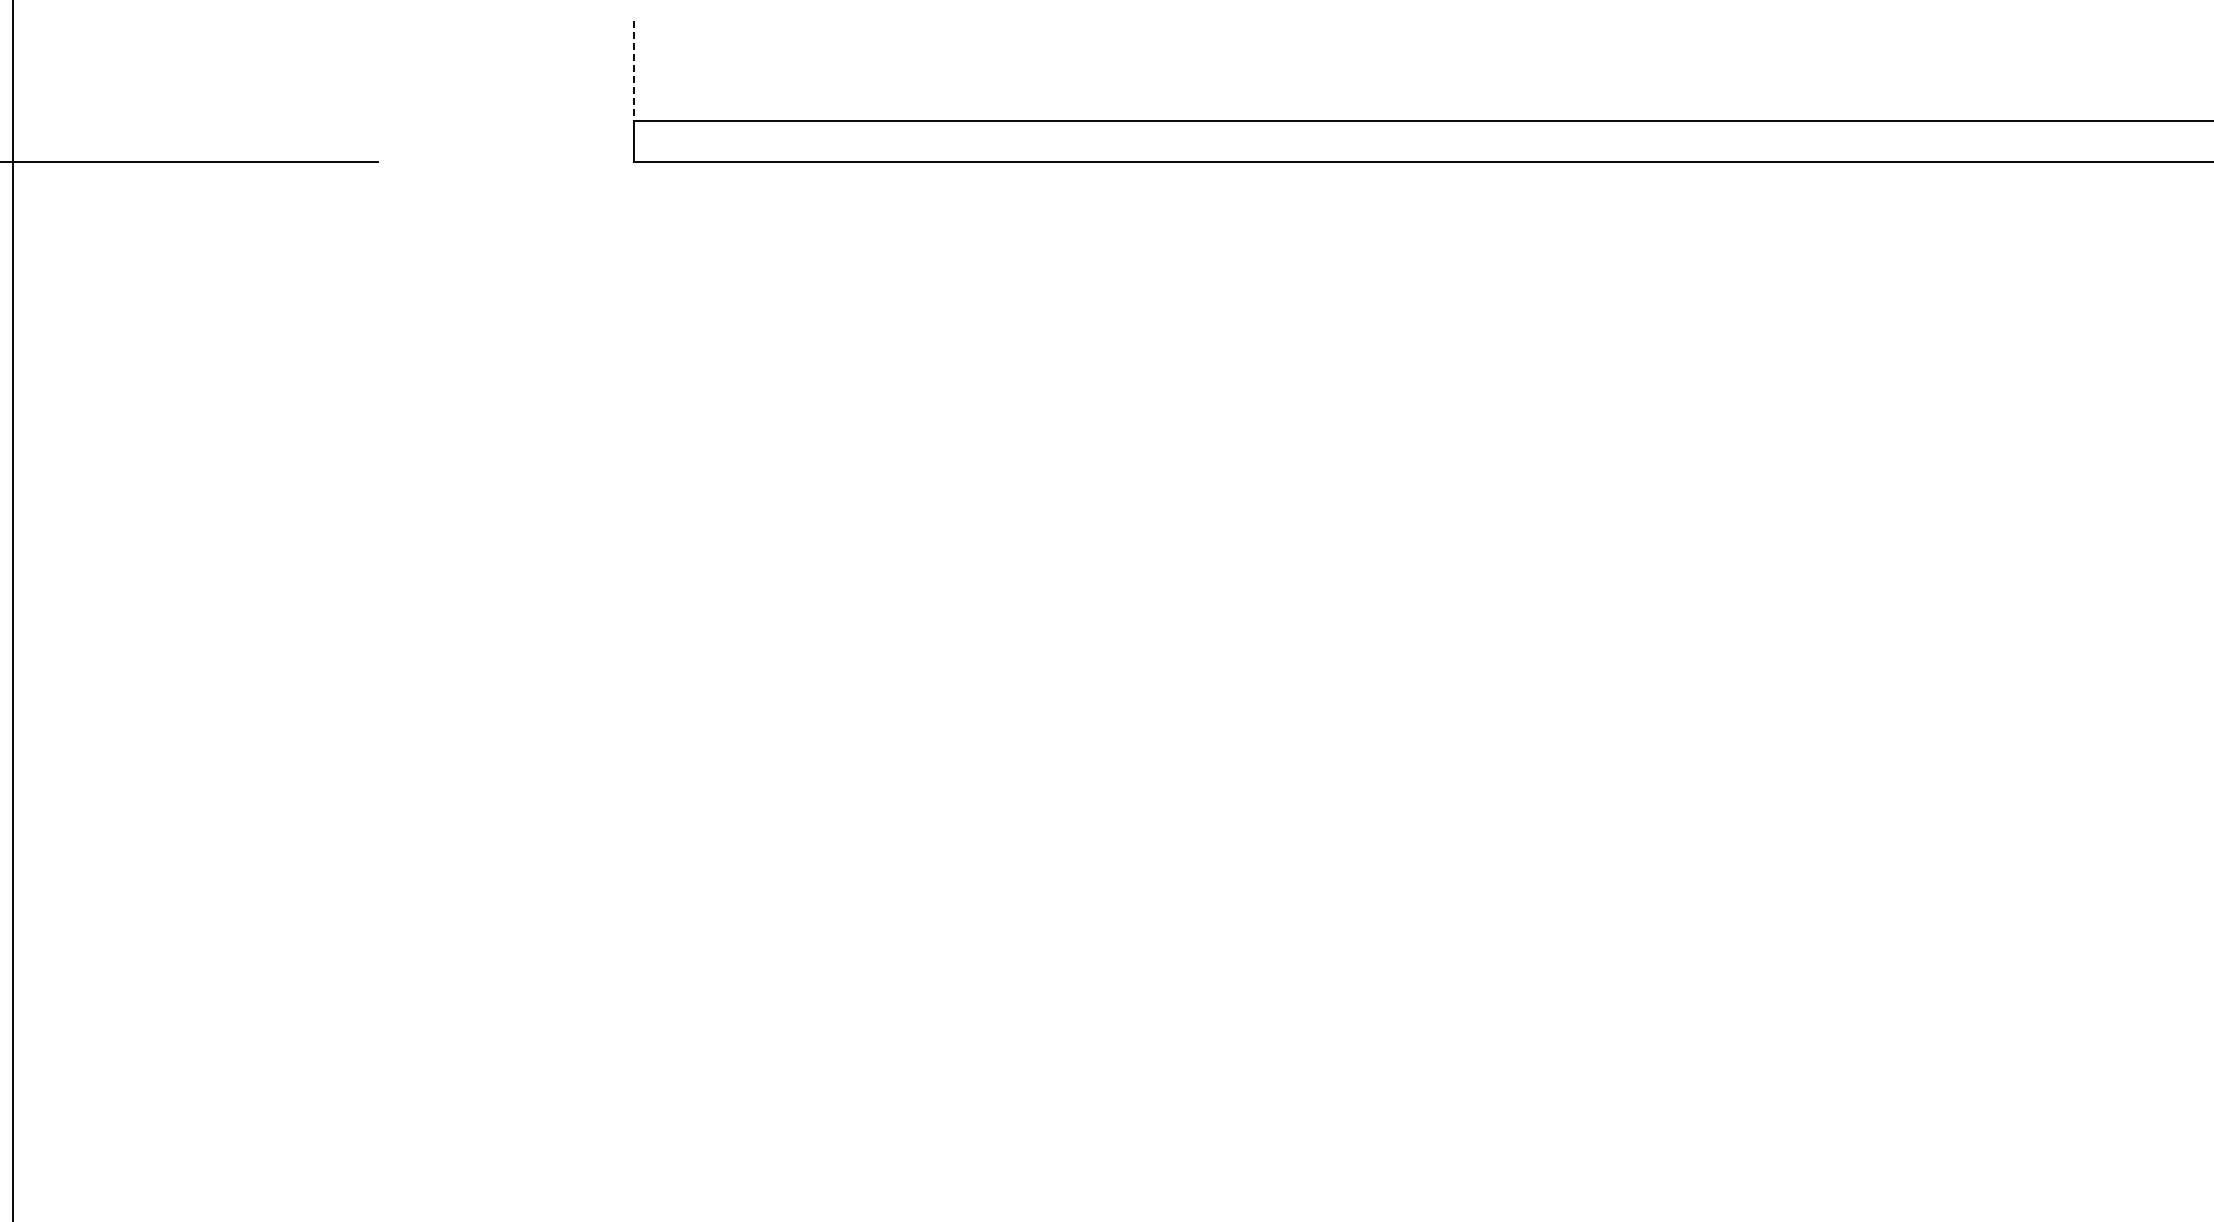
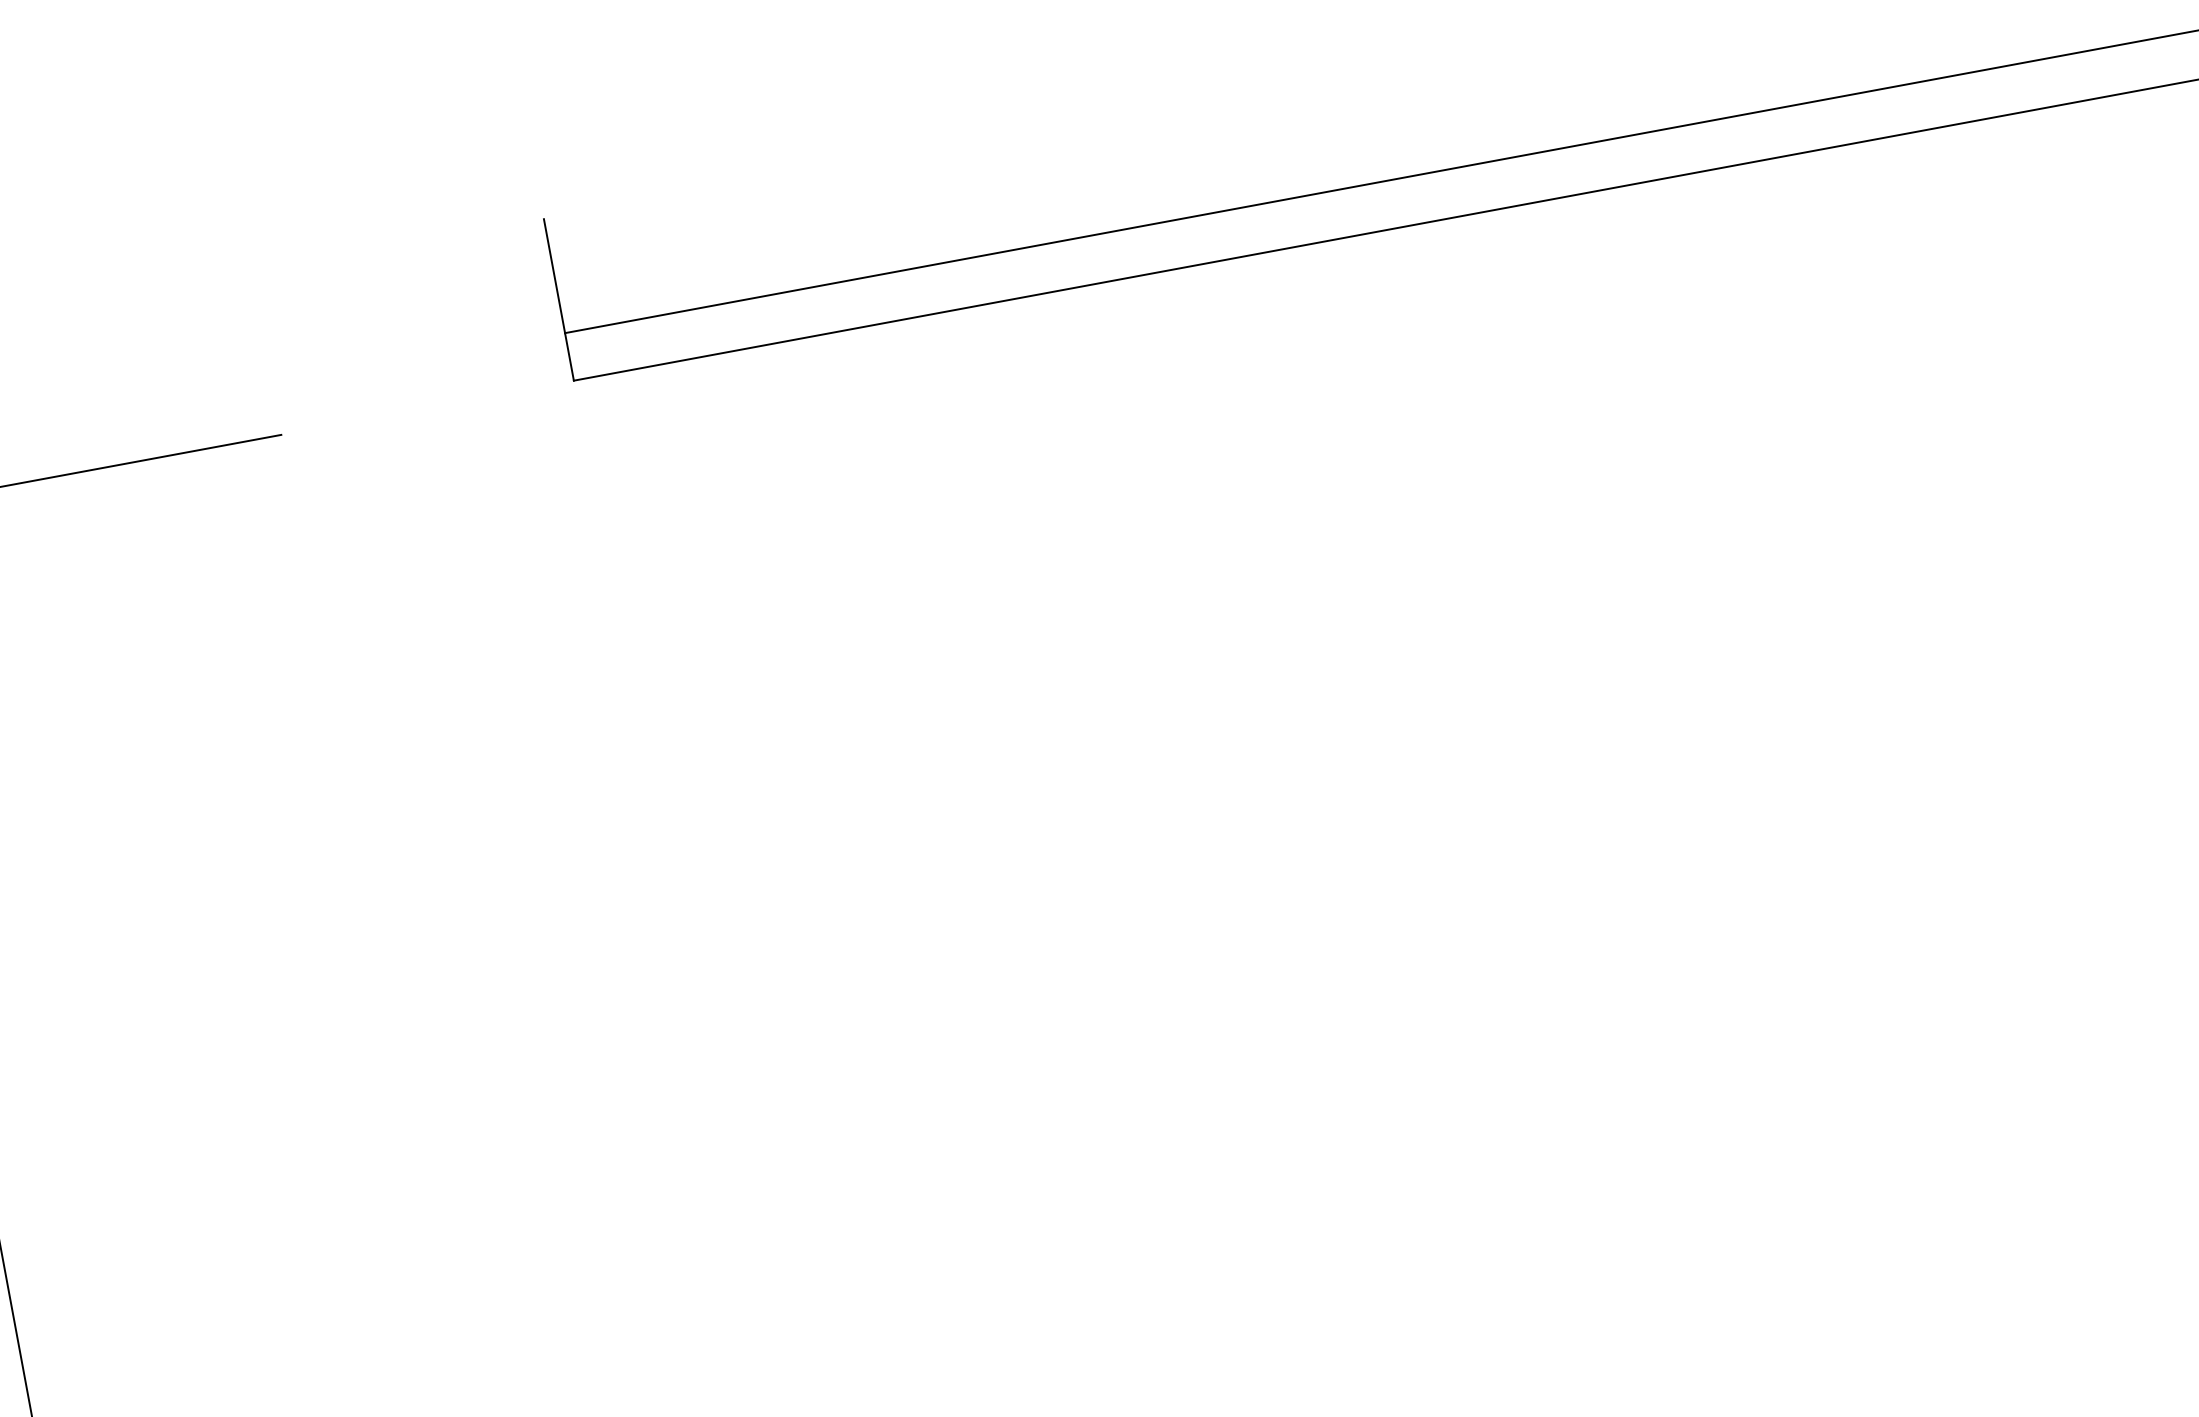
line: (634, 70) -> (554, 275), dashed -> solid

